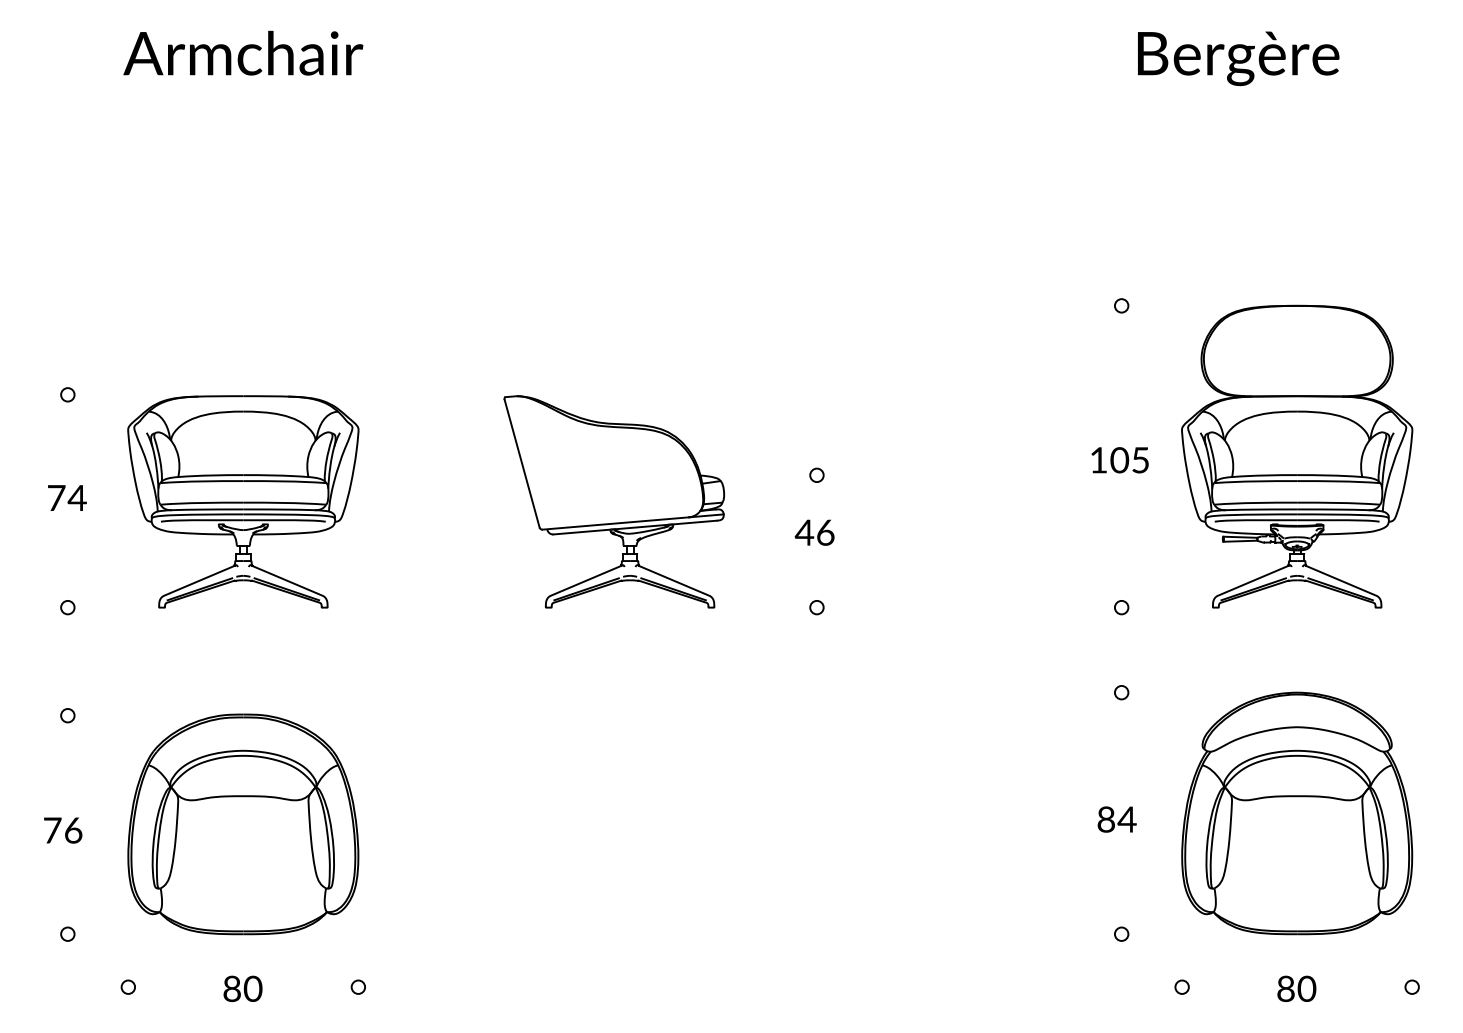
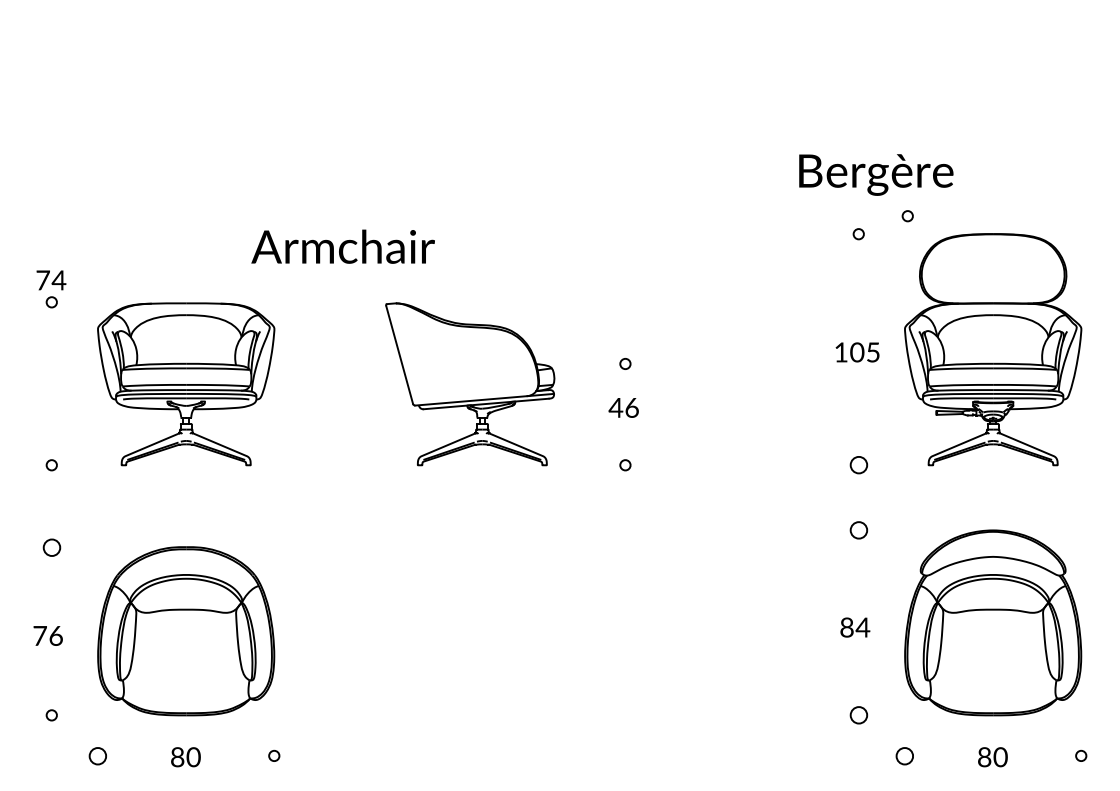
text: (242, 52) -> (342, 246), moved
text: (1238, 58) -> (876, 174), moved
circle: (1185, 282) -> (907, 216), added
text: (67, 498) -> (51, 280), moved
circle: (1121, 607) -> (858, 465), size x1.6
circle: (1121, 692) -> (858, 530), size x1.6
circle: (67, 716) -> (51, 548), size x1.6
circle: (1121, 934) -> (858, 715), size x1.6
circle: (128, 986) -> (98, 755), size x1.6
circle: (1182, 986) -> (905, 755), size x1.6

